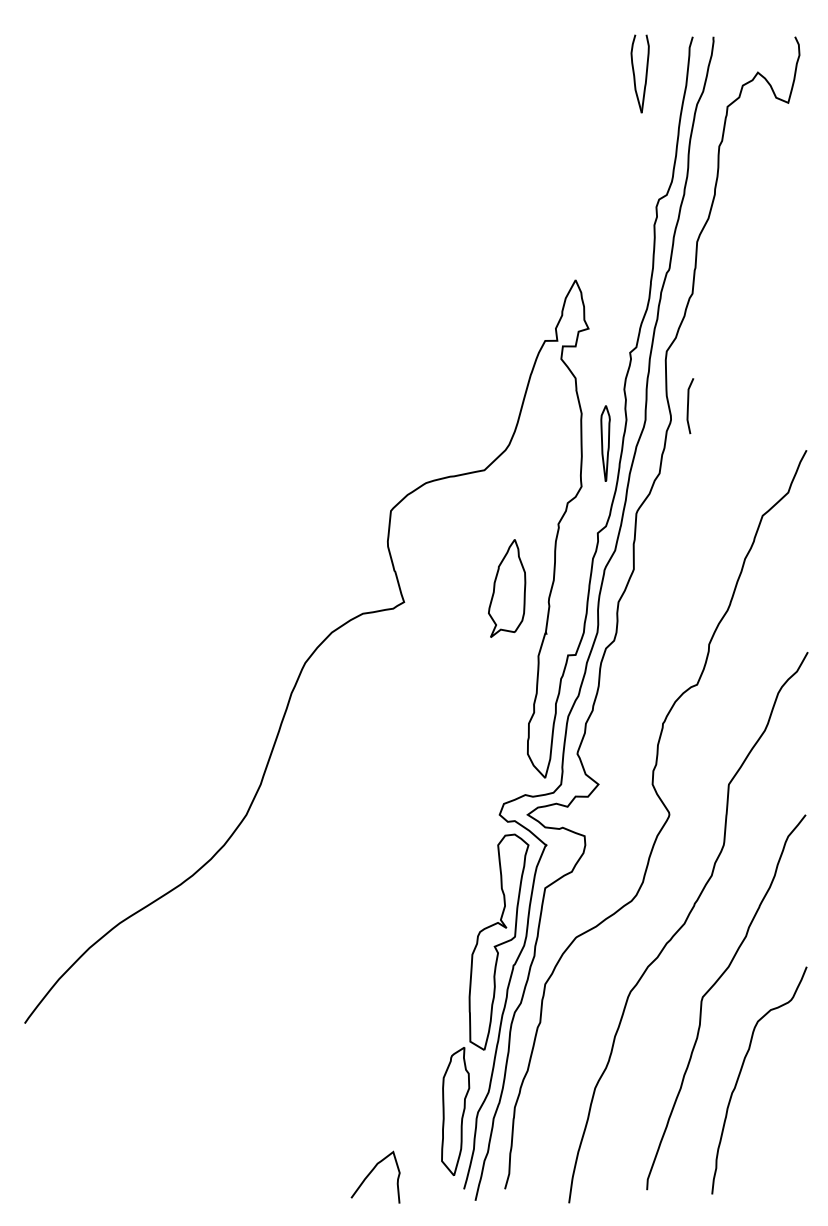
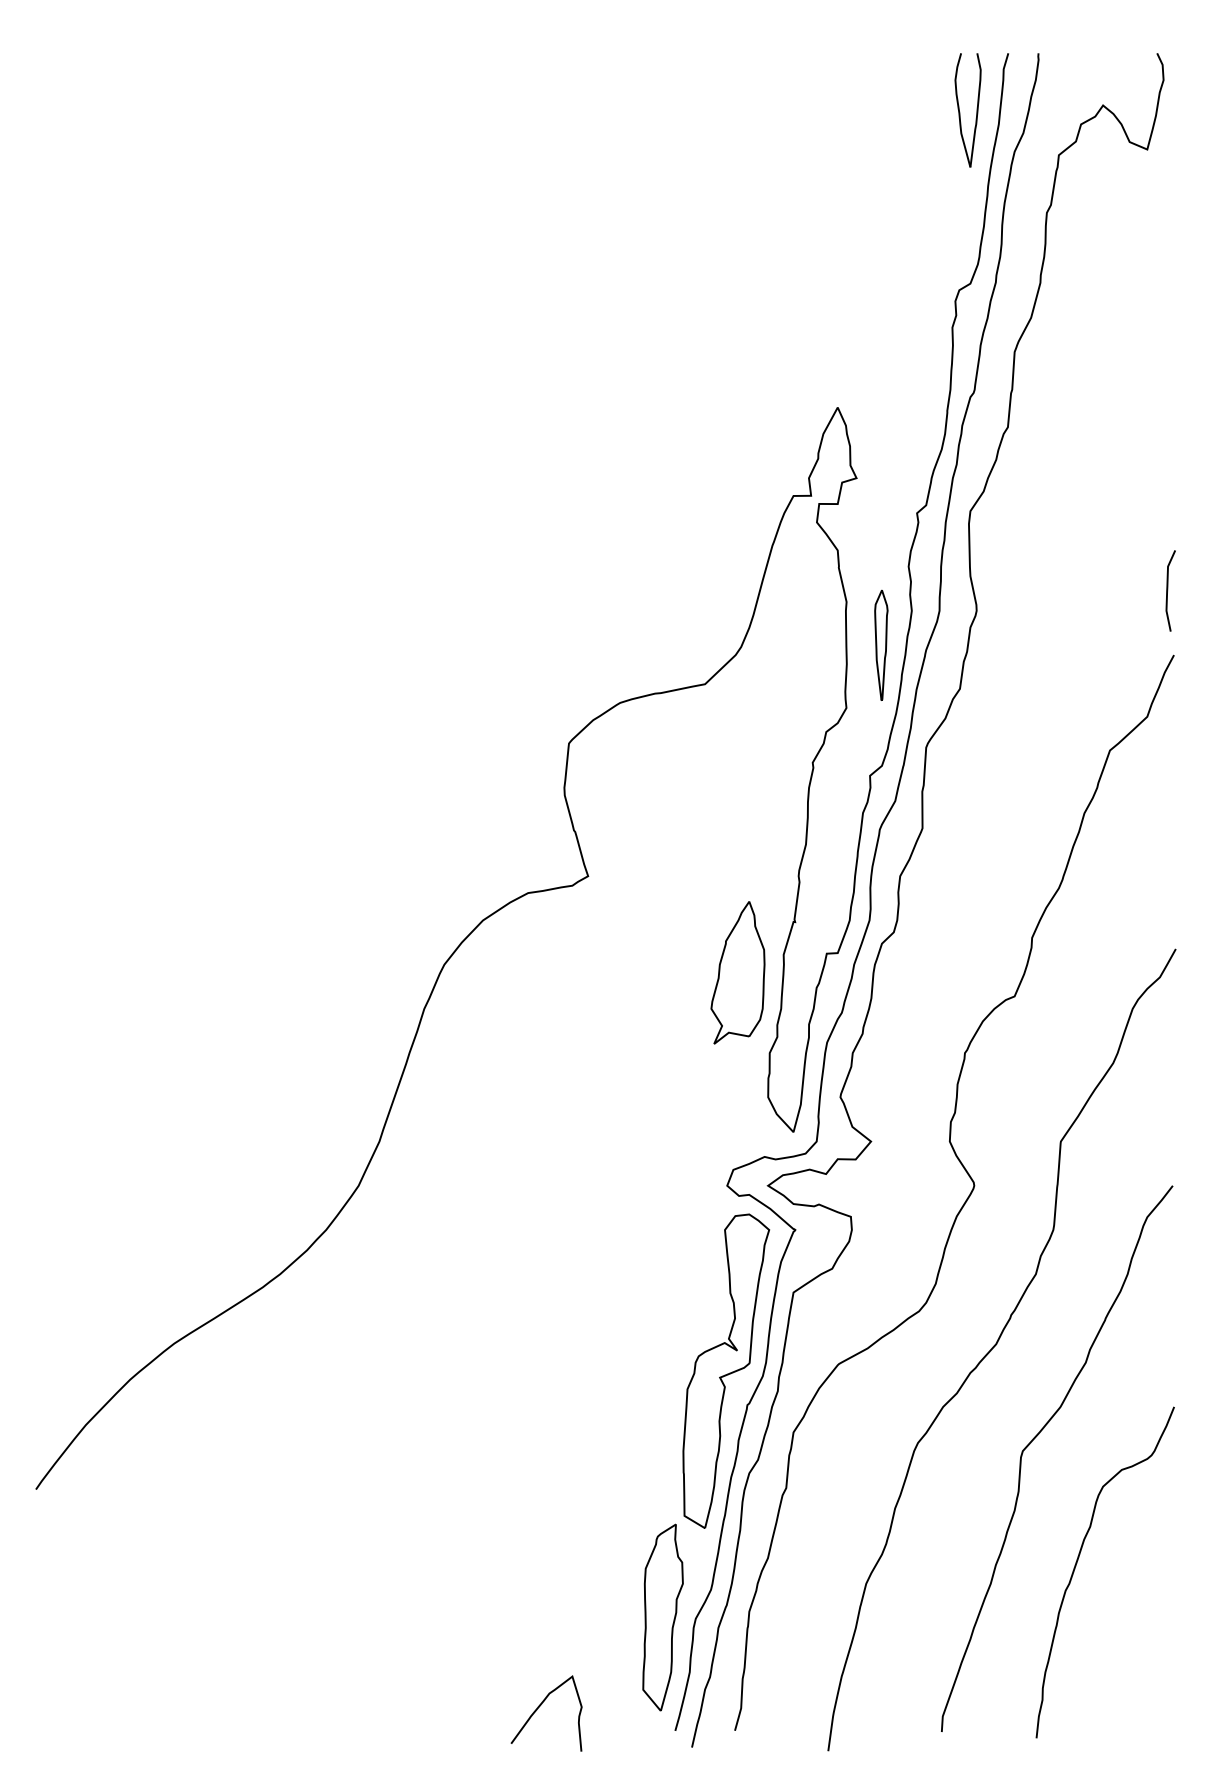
part: (639, 73) -> (967, 109), moved
curve: (688, 406) -> (1167, 591), moved
part: (507, 588) -> (738, 972), moved

